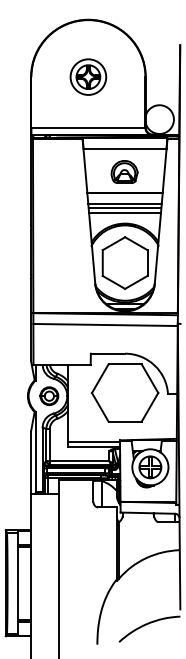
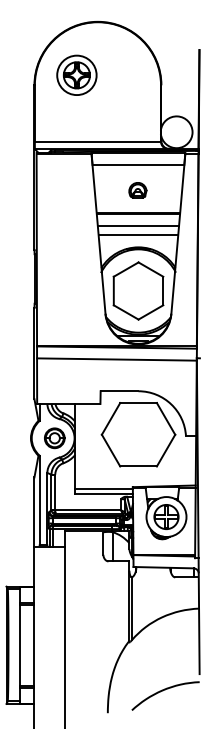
part: (88, 76) -> (77, 74), moved
part: (124, 171) -> (137, 189), size x0.6
line: (124, 208) -> (137, 230), removed

